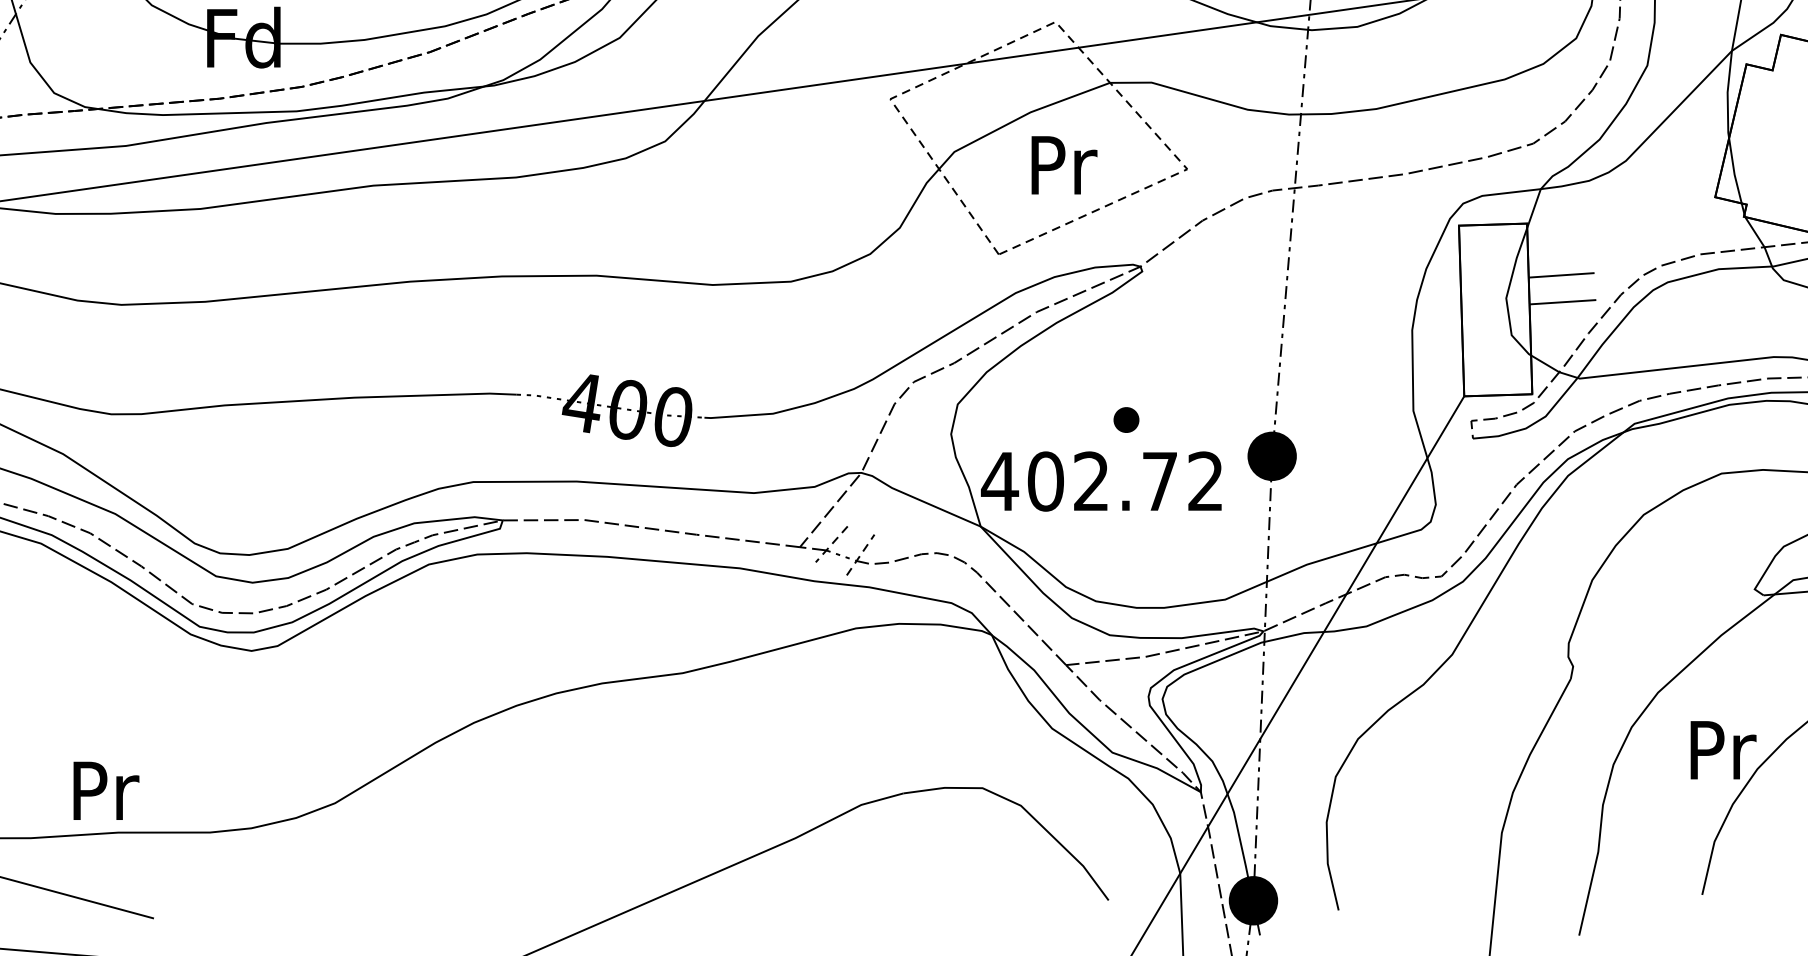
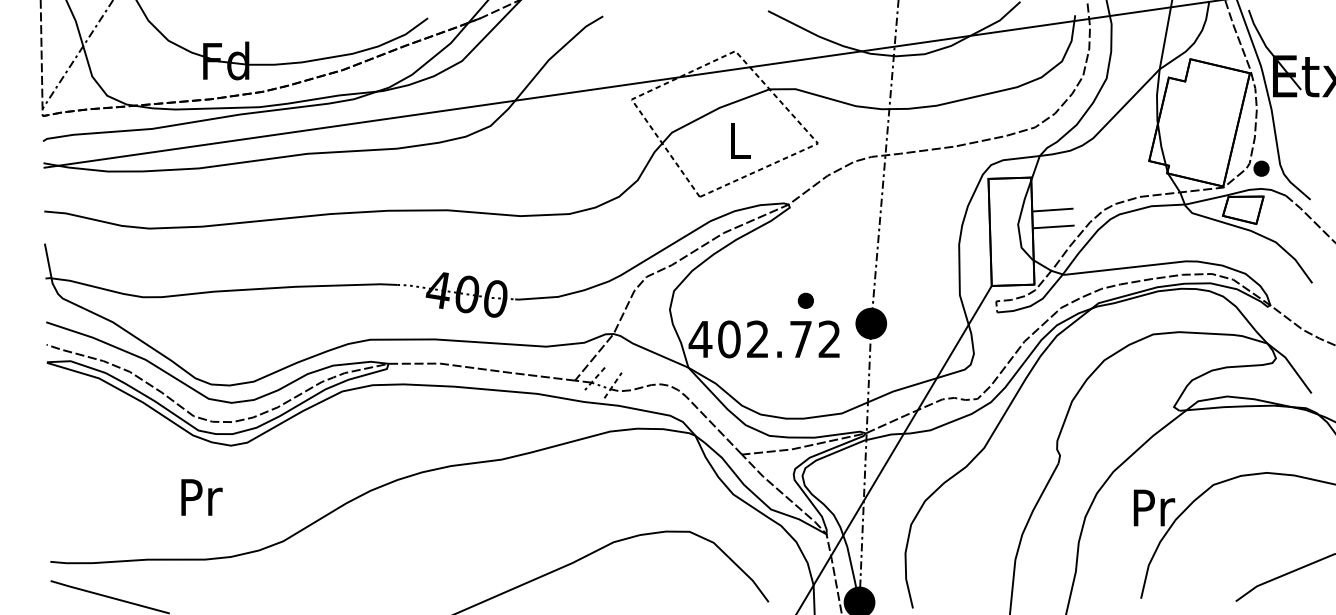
text: (1063, 164) -> (740, 140), Pr -> L
part: (1125, 419) -> (805, 300), moved
text: (105, 790) -> (201, 497), moved

